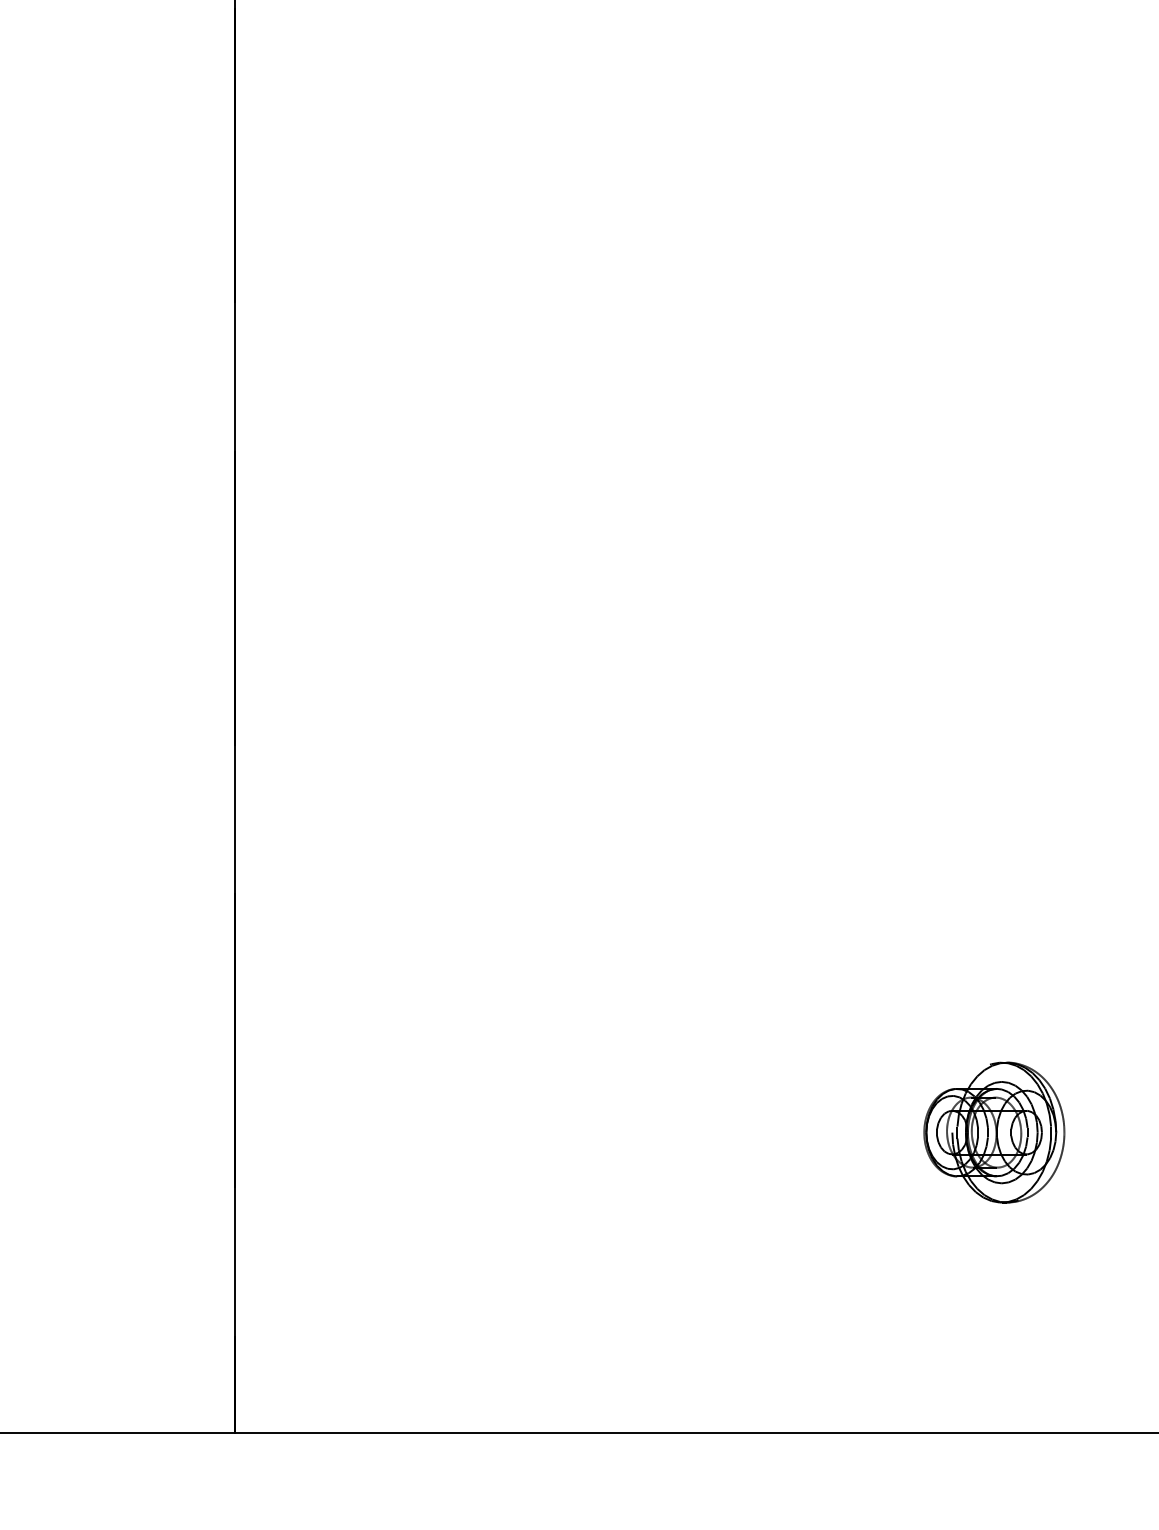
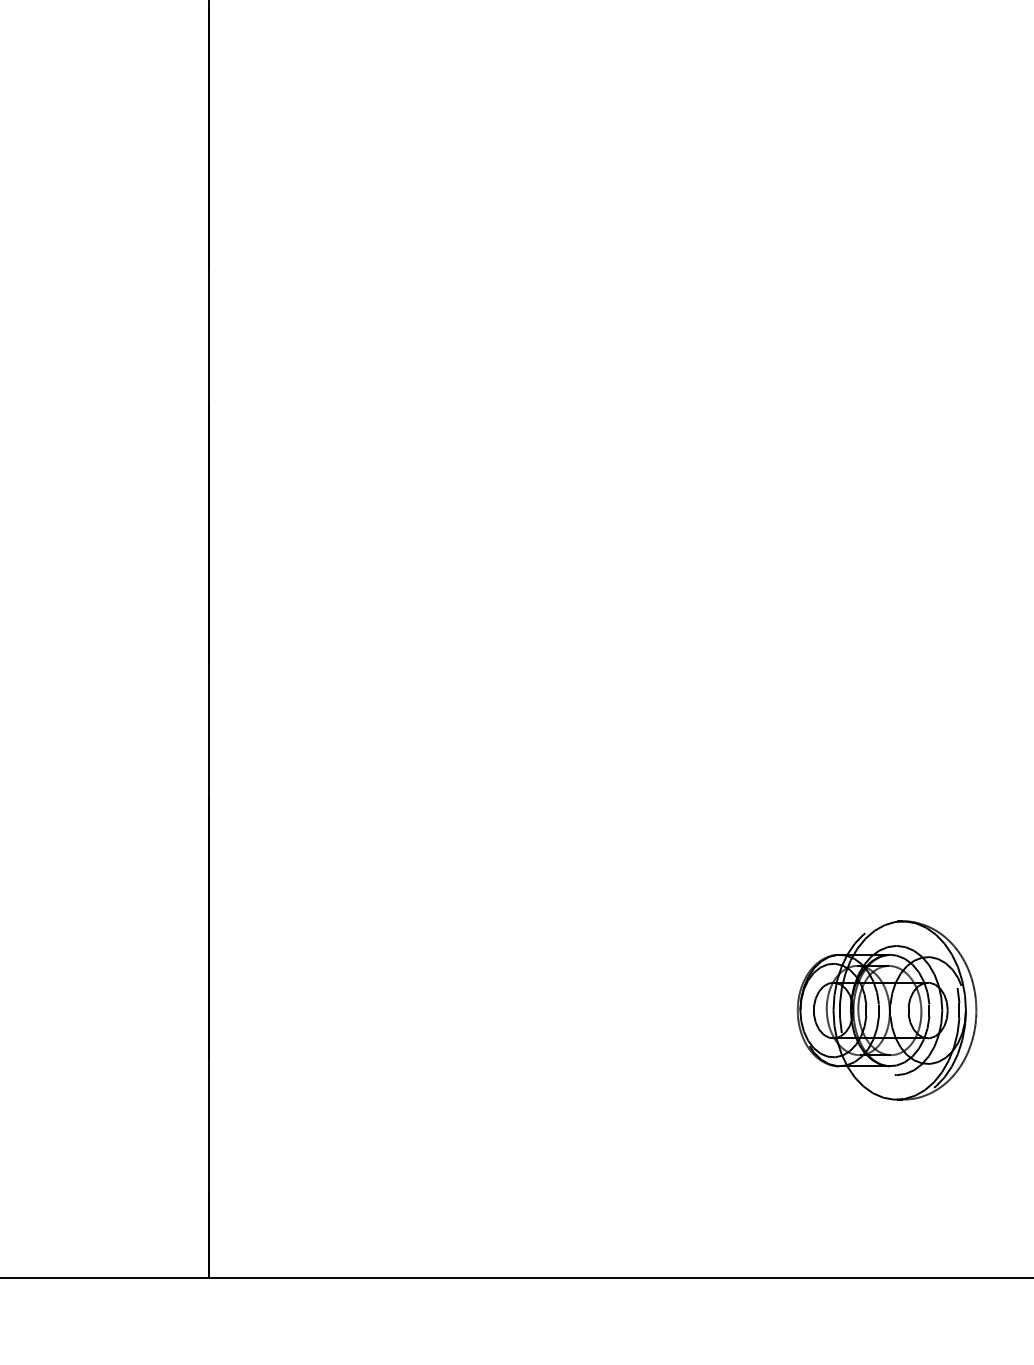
part: (994, 1132) -> (887, 1010), size x1.43

